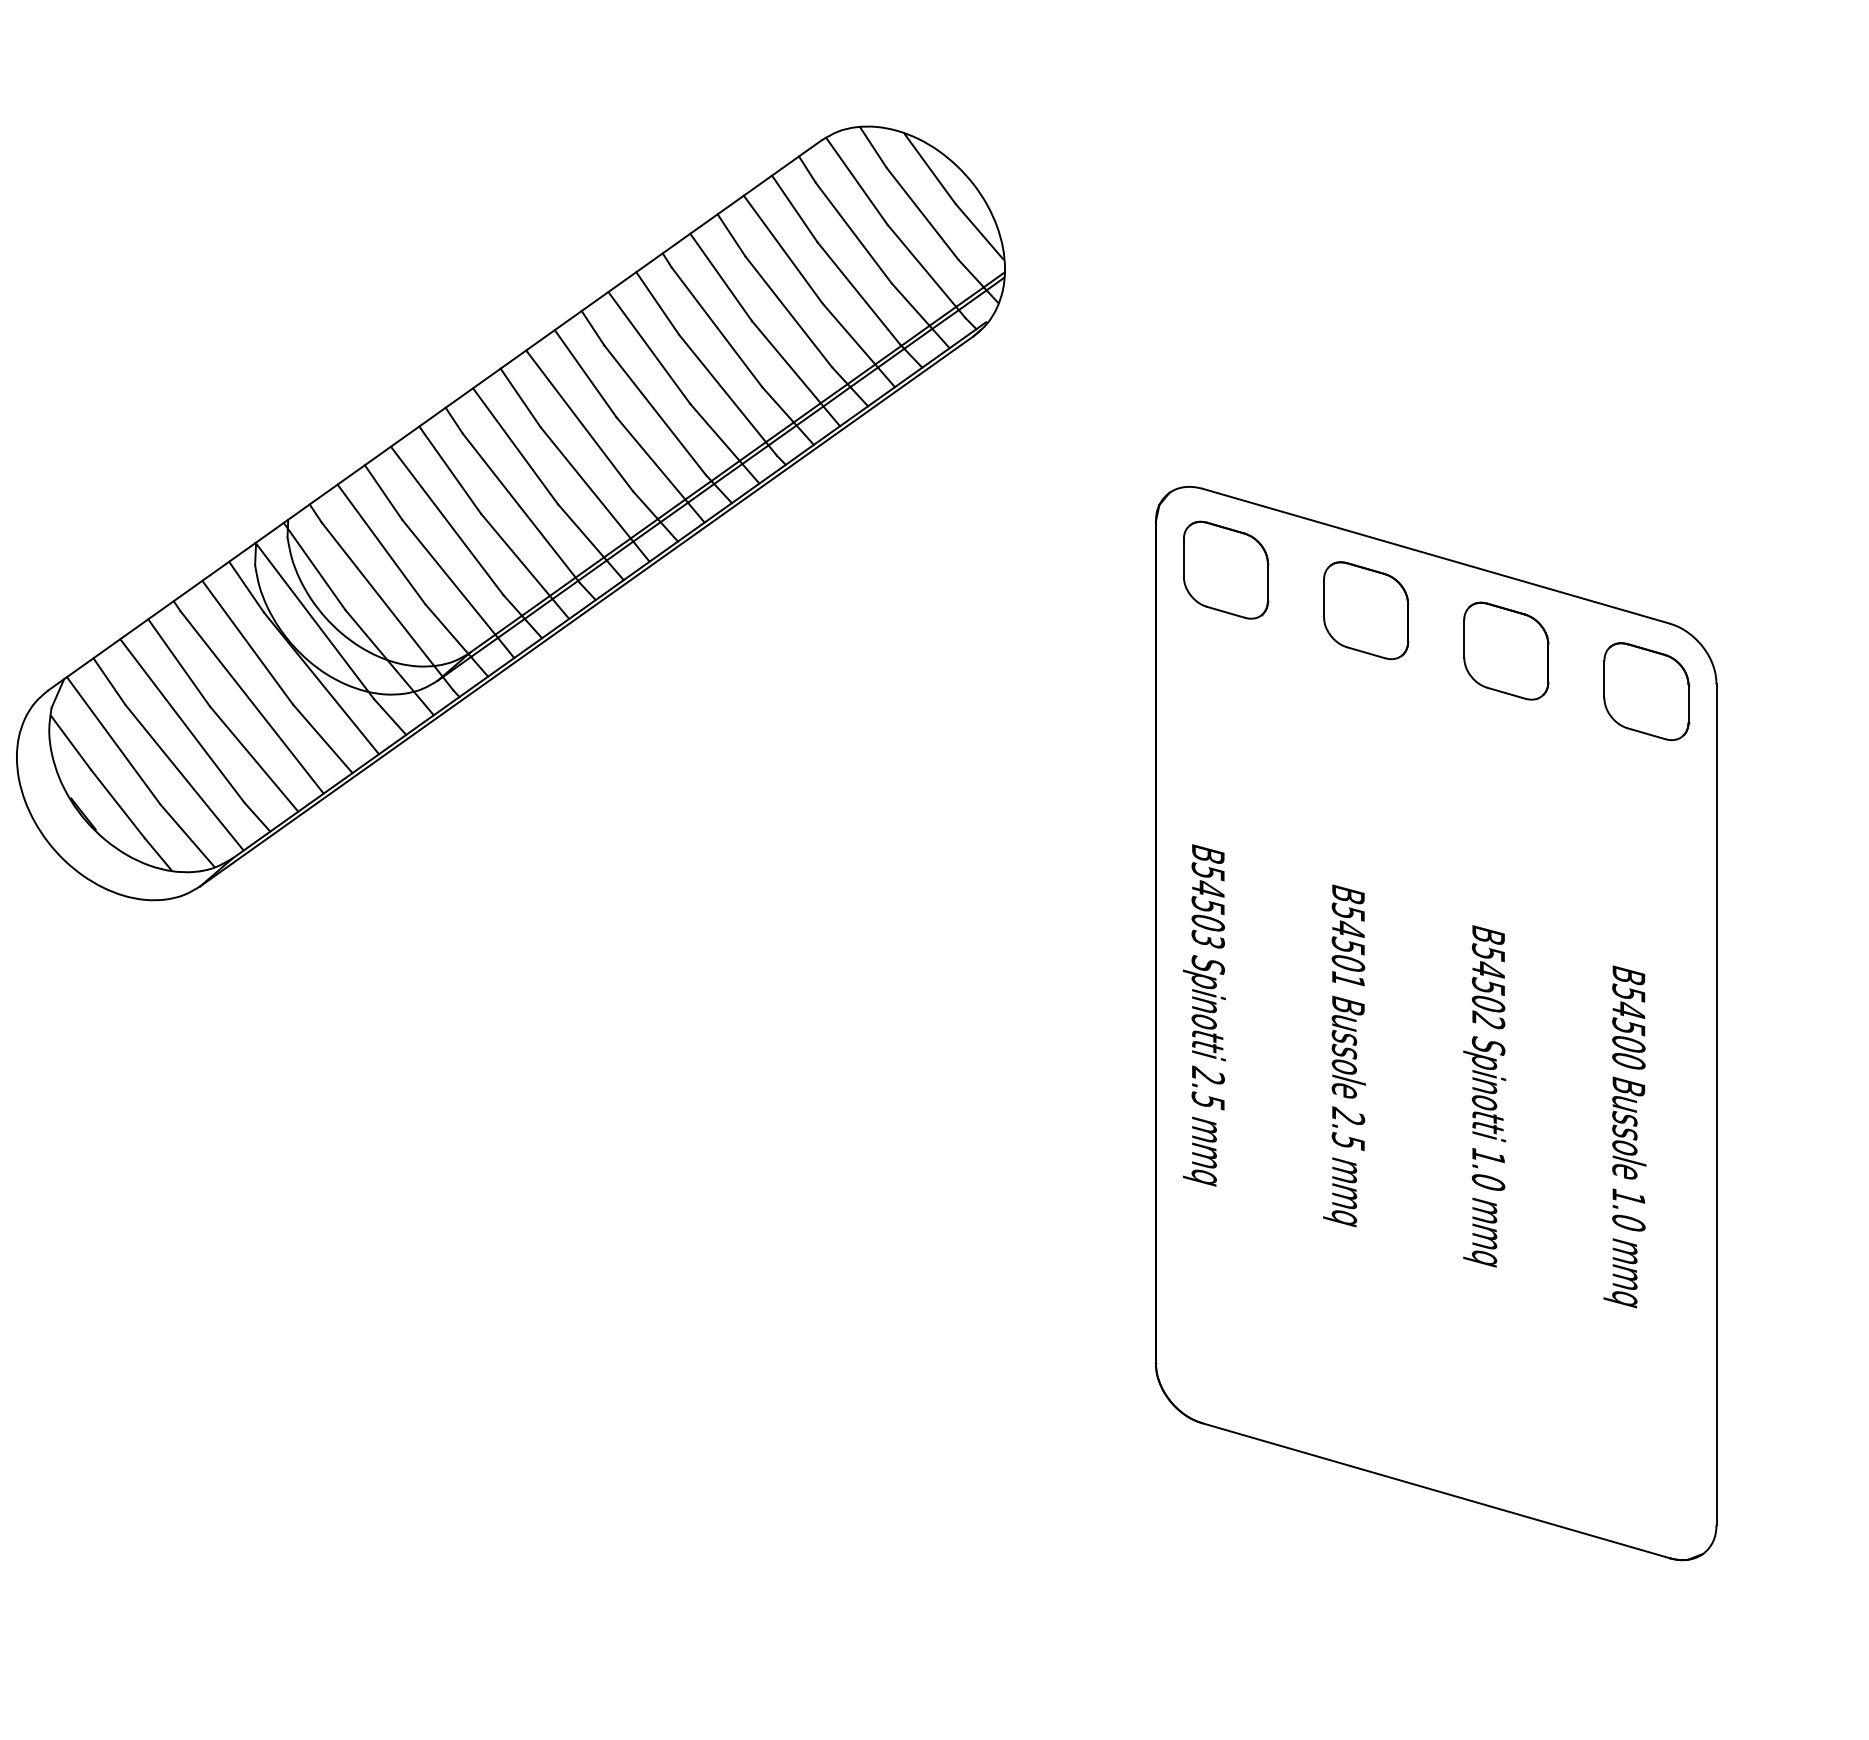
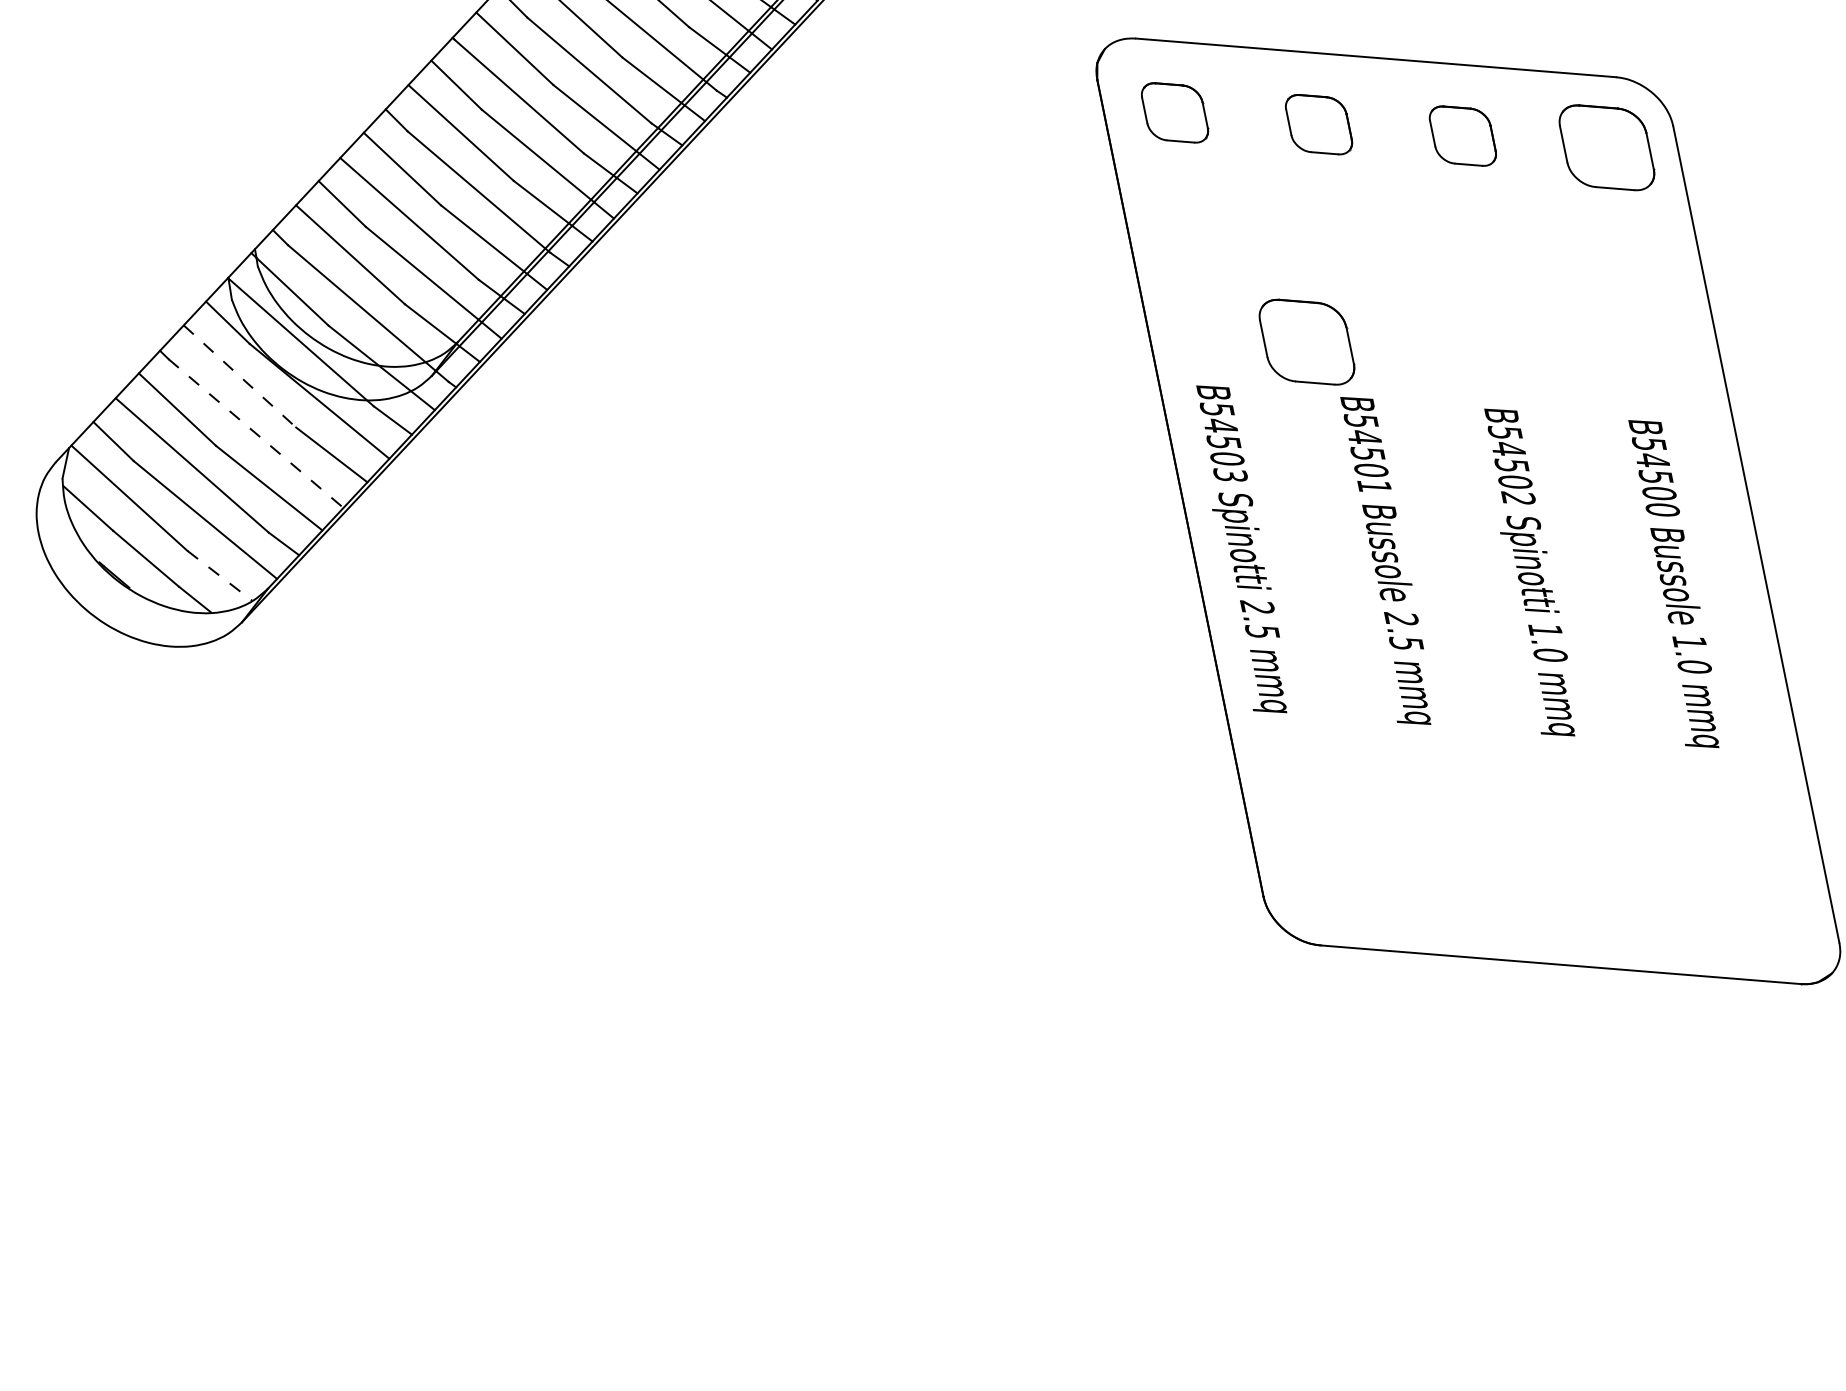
part: (1226, 569) -> (1175, 112), size x0.7
part: (1366, 610) -> (1319, 124), size x0.7
line: (247, 642) -> (239, 376), solid -> dashed
part: (1506, 650) -> (1462, 135), size x0.7
line: (252, 702) -> (256, 433), solid -> dashed
part: (1310, 823) -> (1306, 342), added
line: (187, 836) -> (219, 576), solid -> dashed

